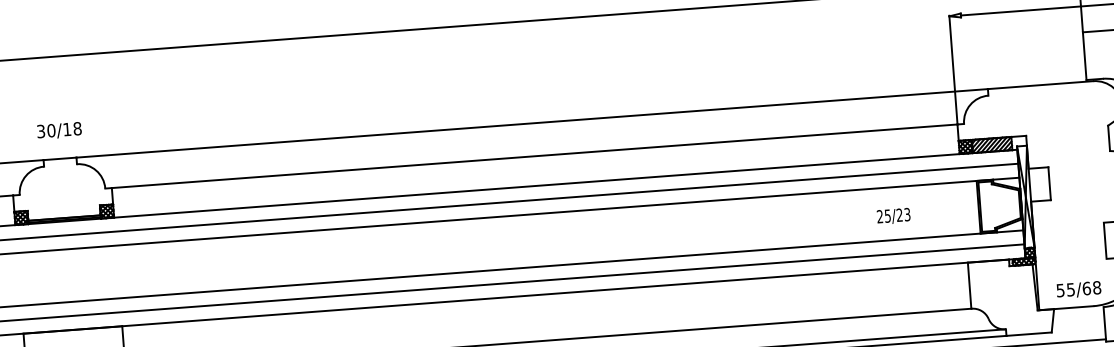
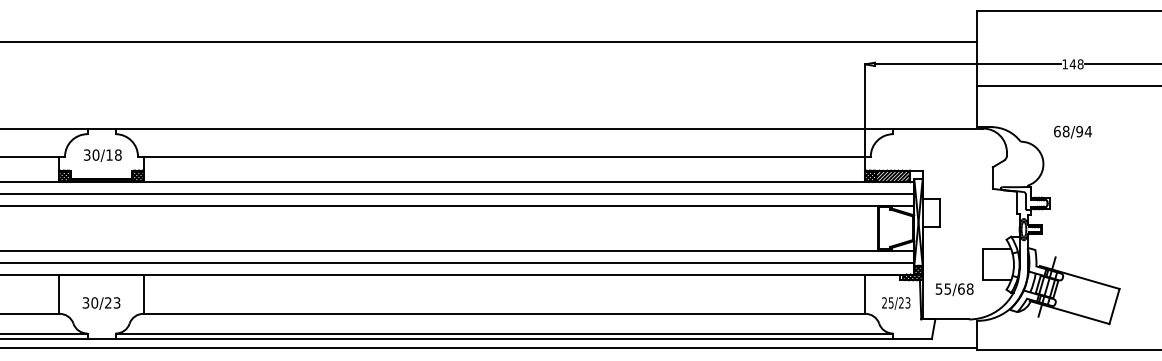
text: (59, 130) -> (102, 155), moved
text: (894, 216) -> (896, 303), moved
text: (1078, 289) -> (954, 289), moved

